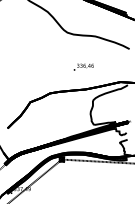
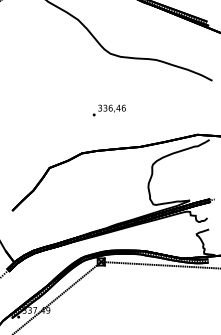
text: (83, 66) -> (108, 109), moved

